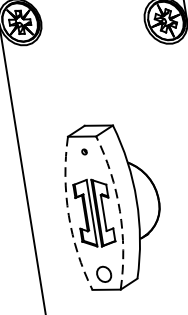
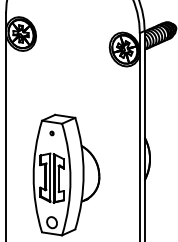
arc: (119, 211) -> (70, 179), dashed -> solid
arc: (68, 215) -> (33, 176), dashed -> solid

